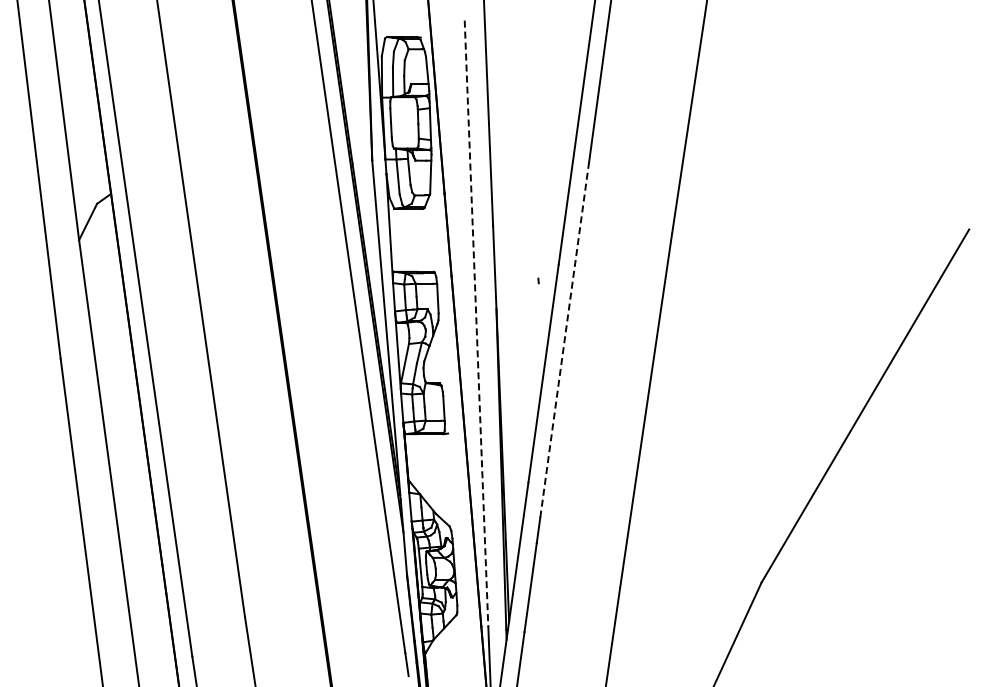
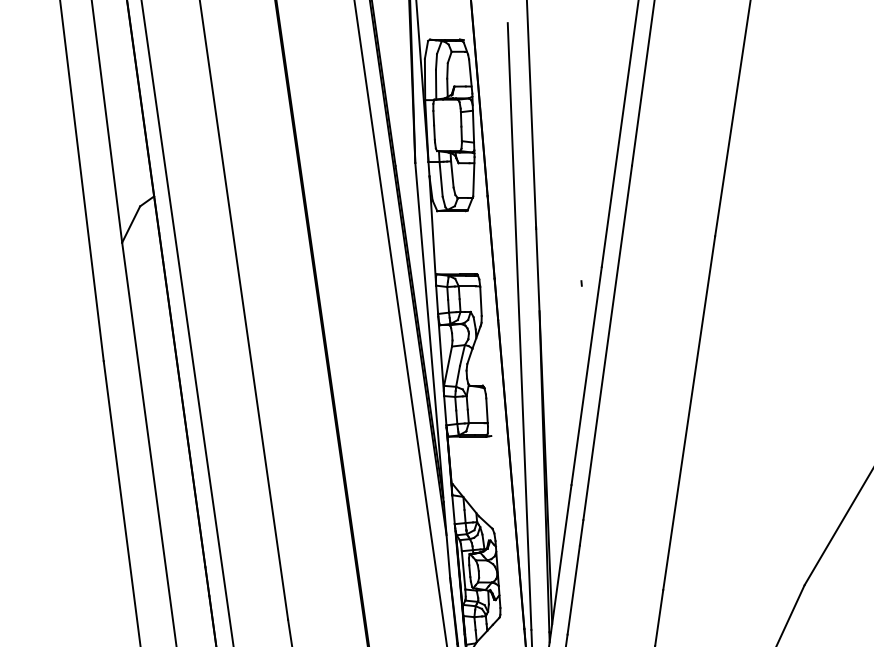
line: (476, 323) -> (519, 326), dashed -> solid
line: (564, 340) -> (607, 343), dashed -> solid

